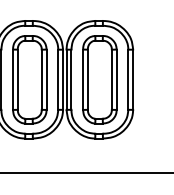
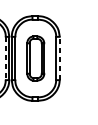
part: (99, 79) -> (35, 58), size x0.7
line: (133, 79) -> (59, 58), solid -> dashed
line: (58, 80) -> (5, 59), solid -> dashed

